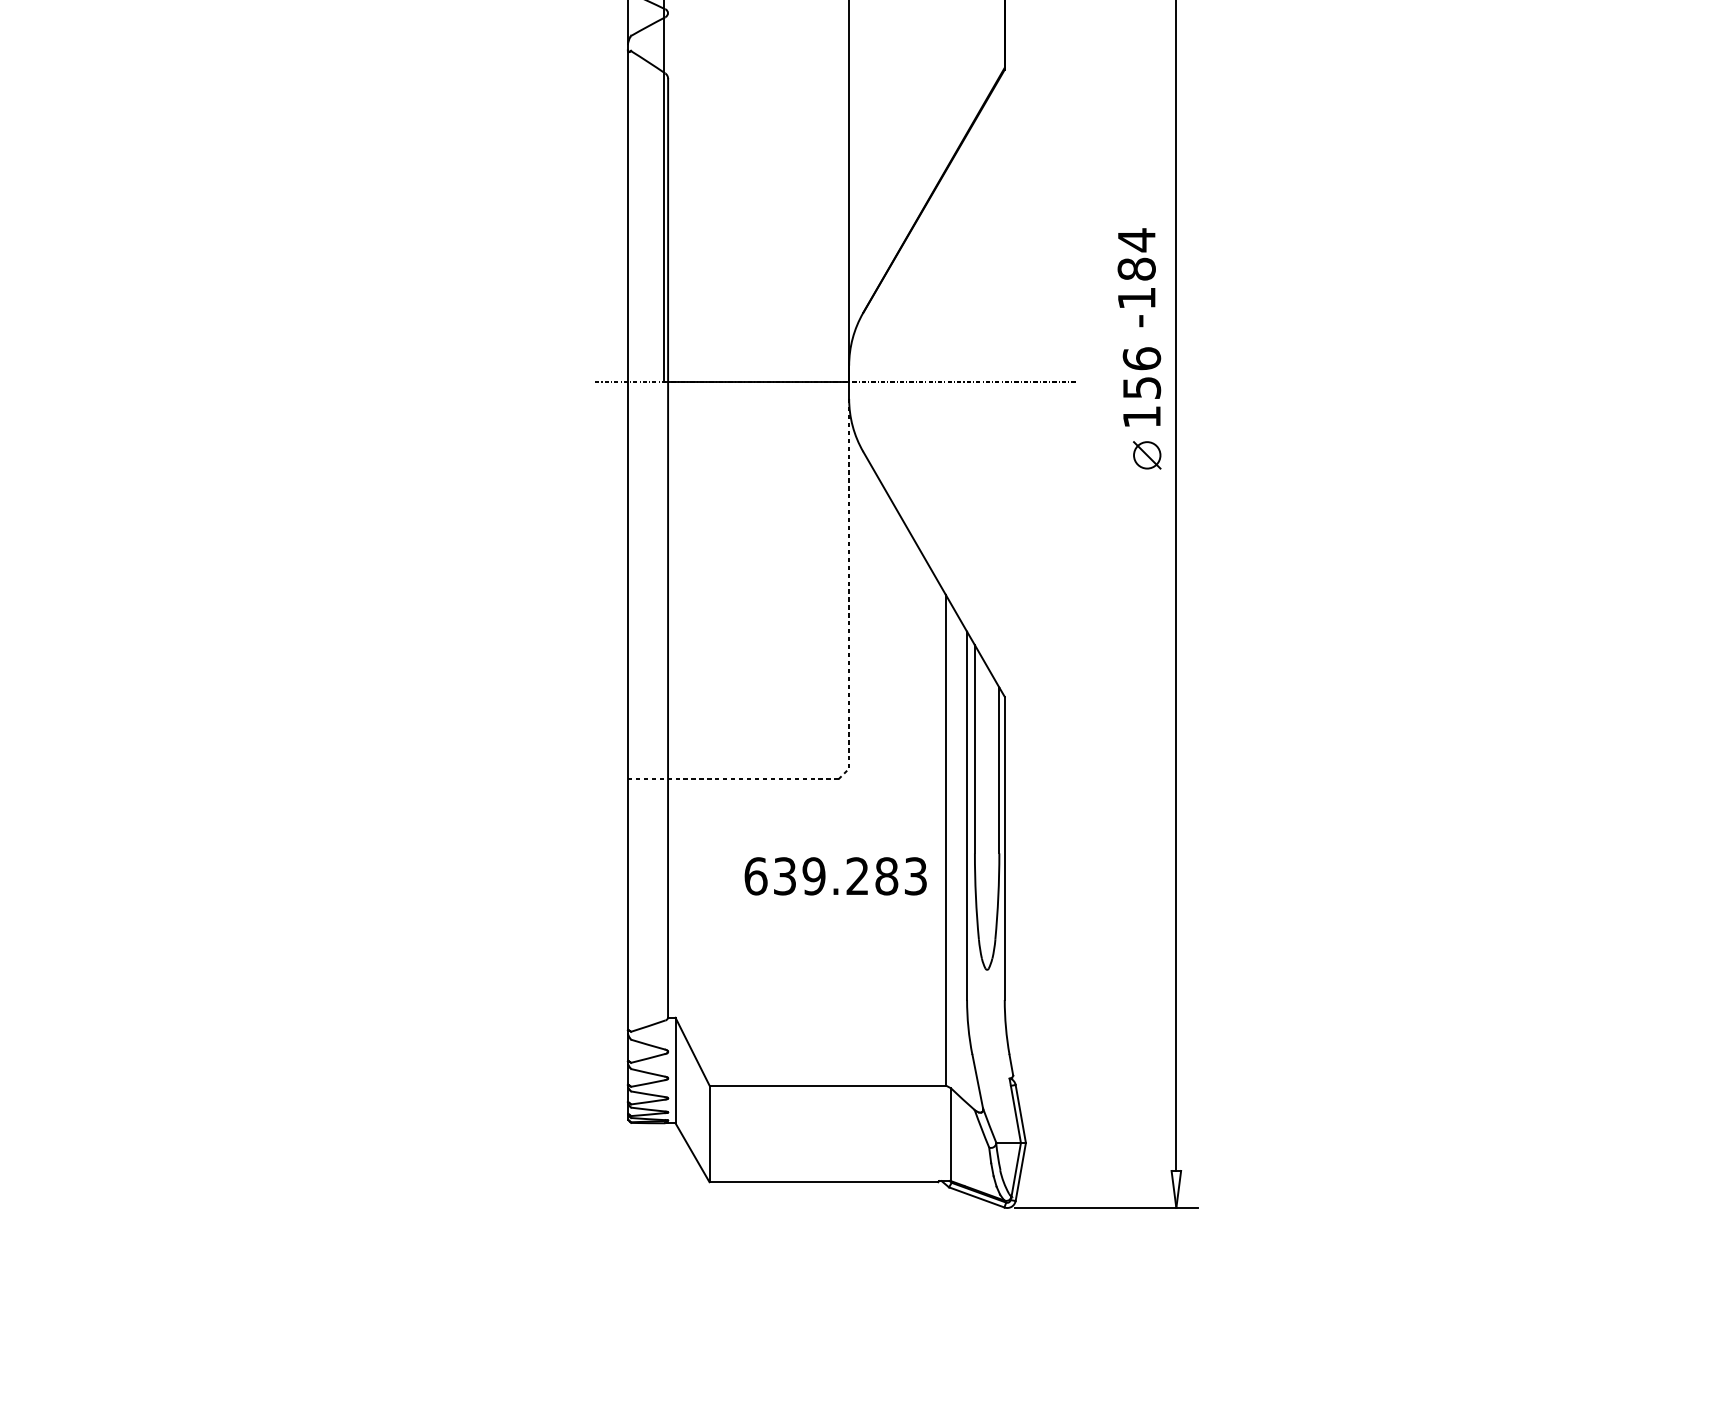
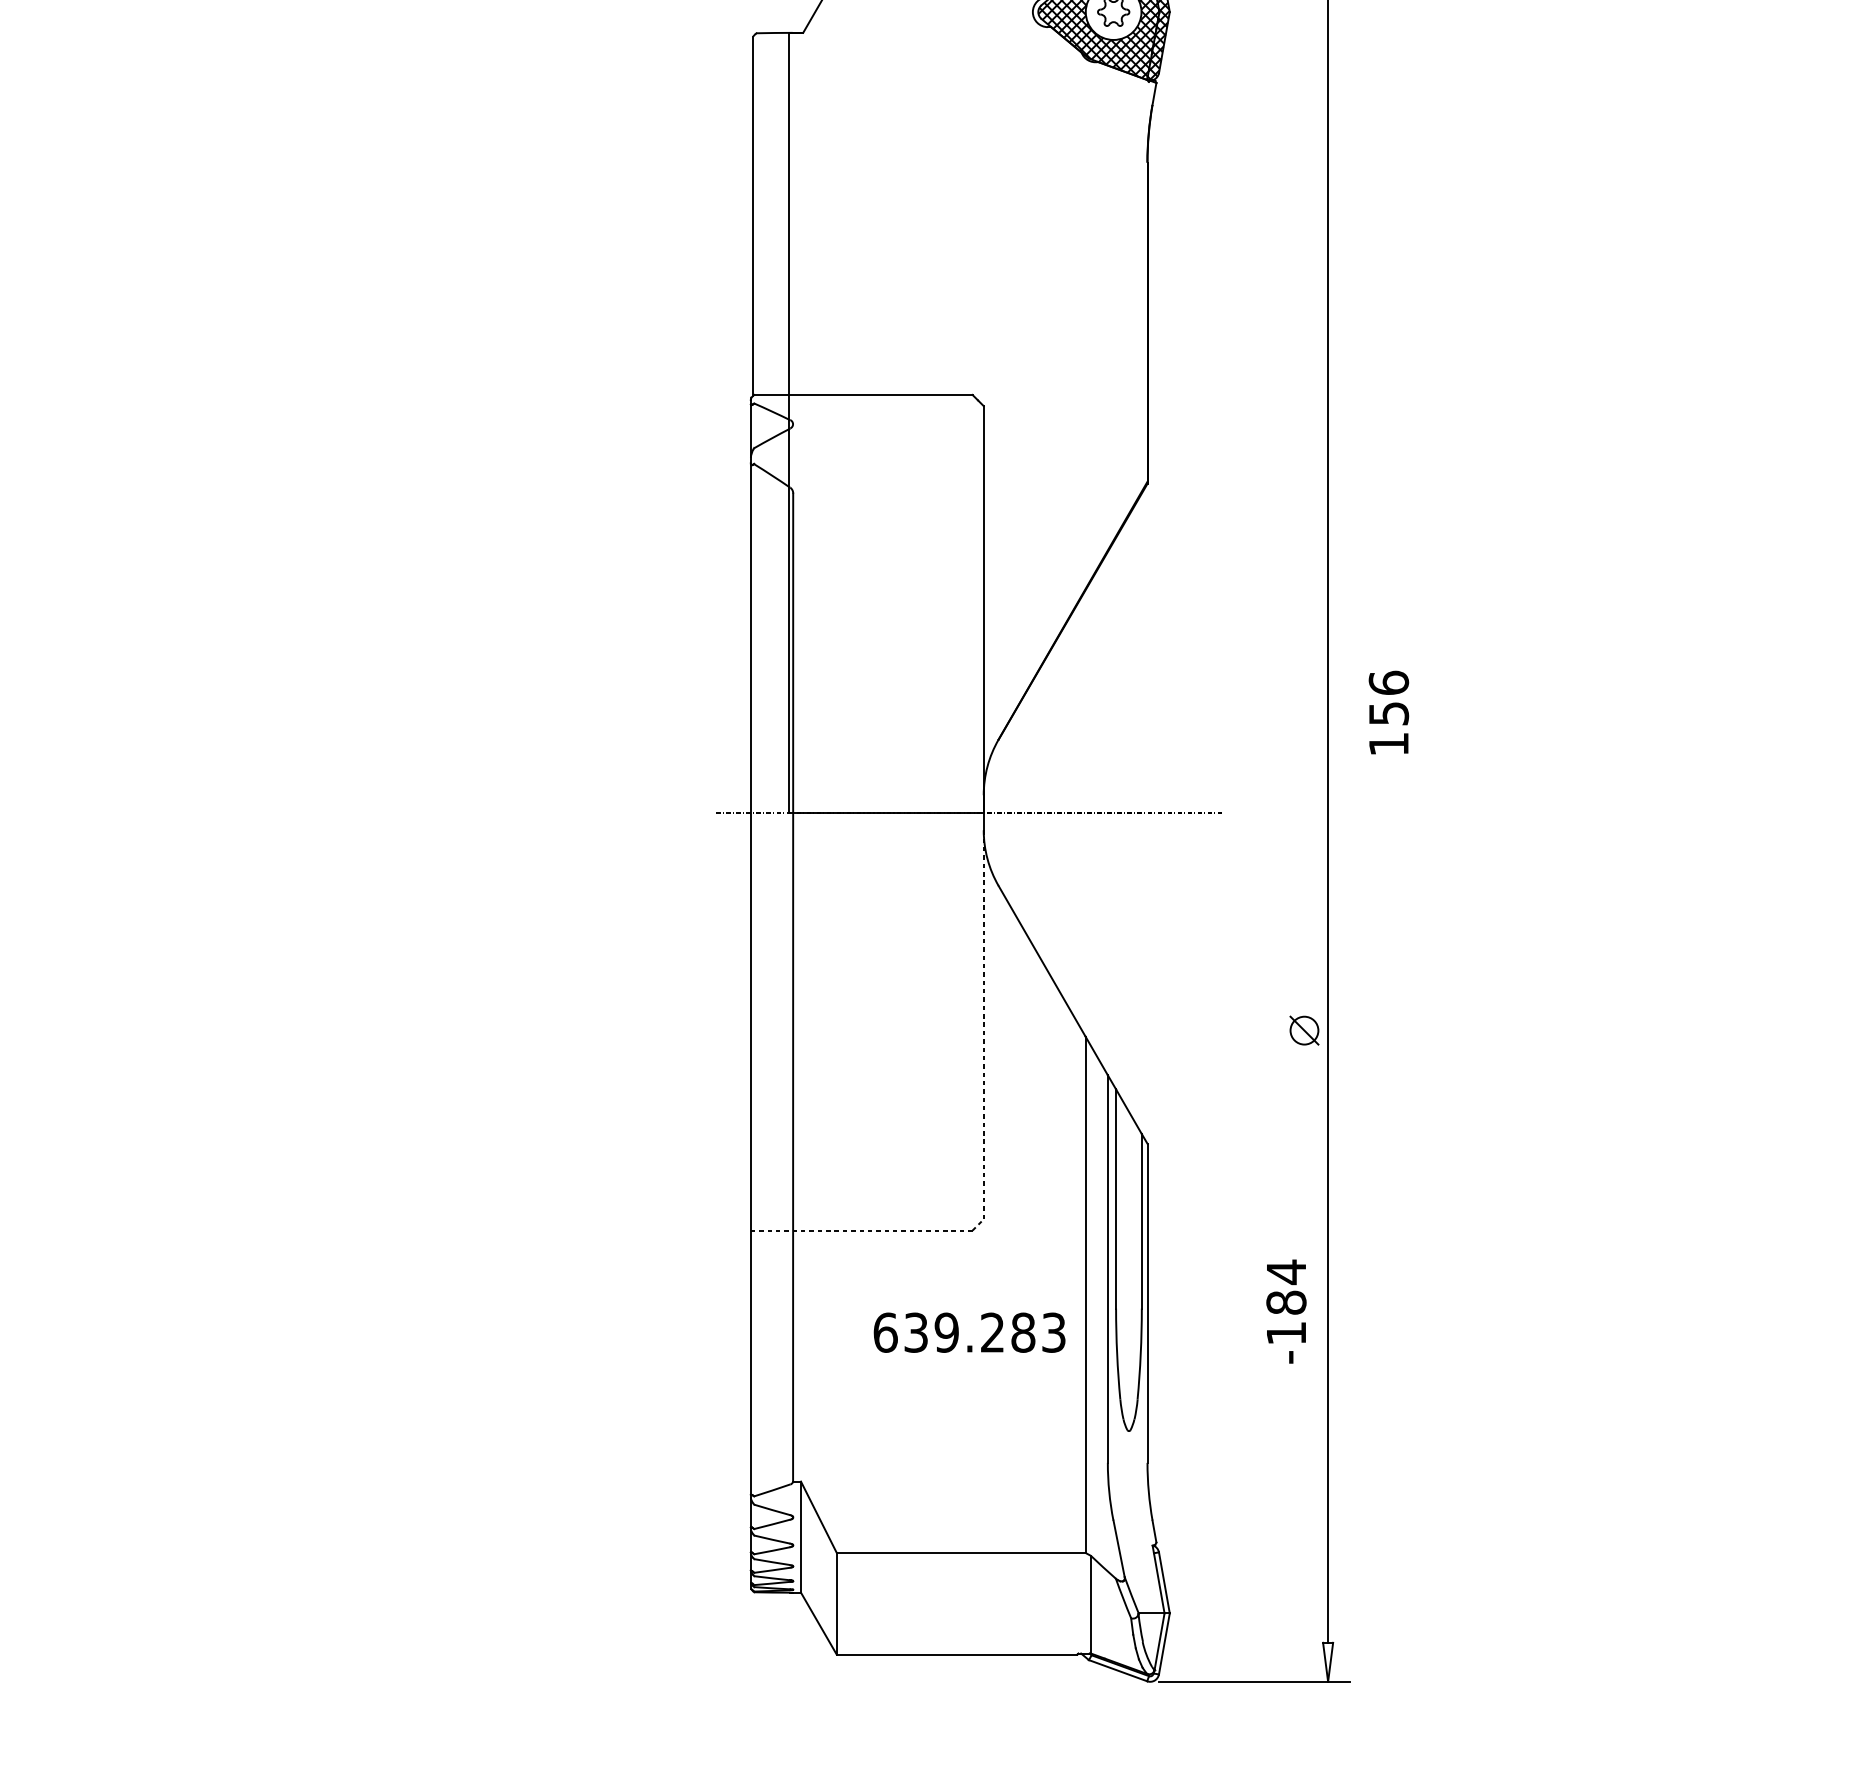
text: (1136, 277) -> (1286, 1311), moved
text: (1141, 386) -> (1388, 712), moved
part: (1147, 455) -> (1304, 1030), moved

